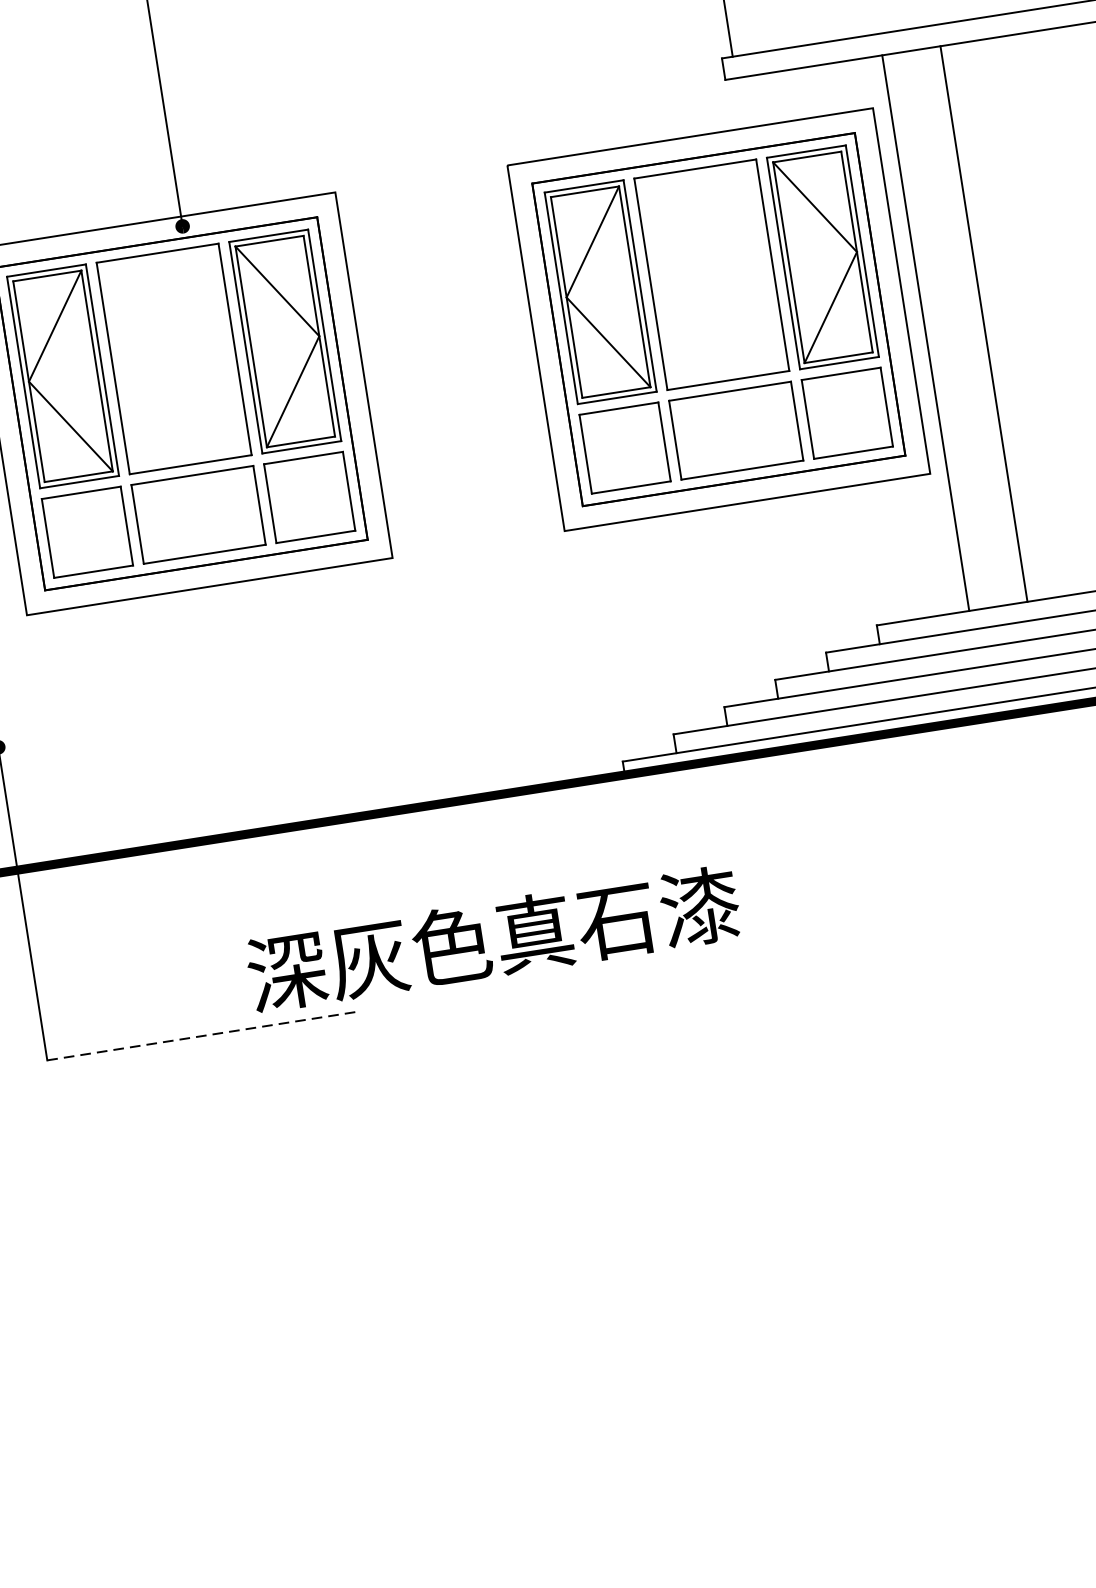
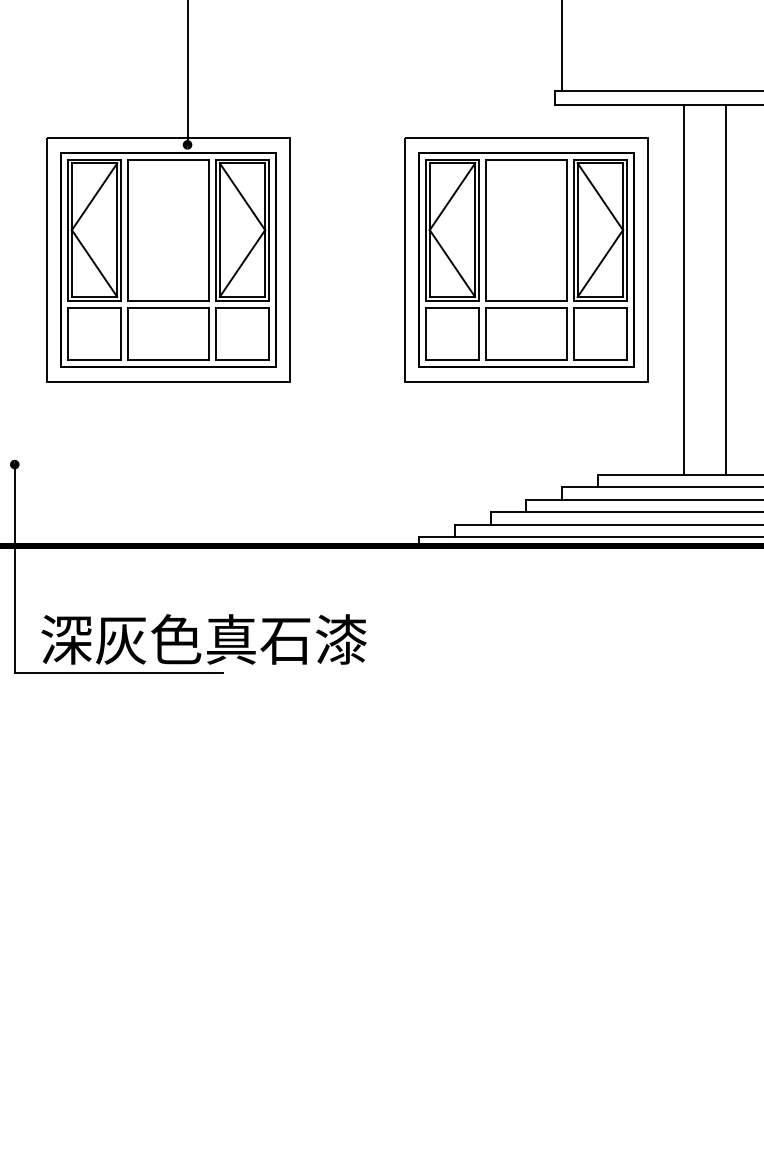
line: (984, 323) -> (726, 289), moved
line: (925, 332) -> (684, 289), moved
text: (492, 939) -> (203, 639), moved
line: (204, 1035) -> (119, 672), dashed -> solid

